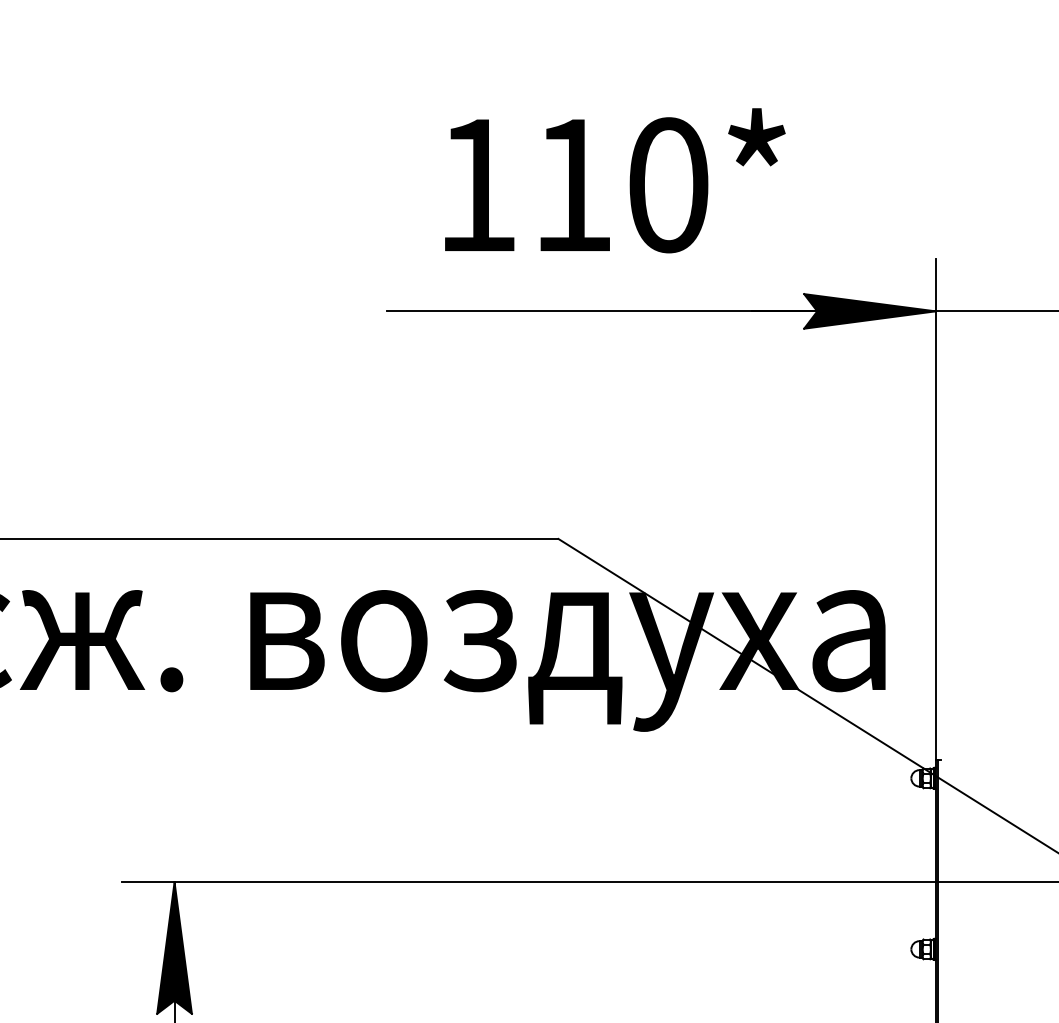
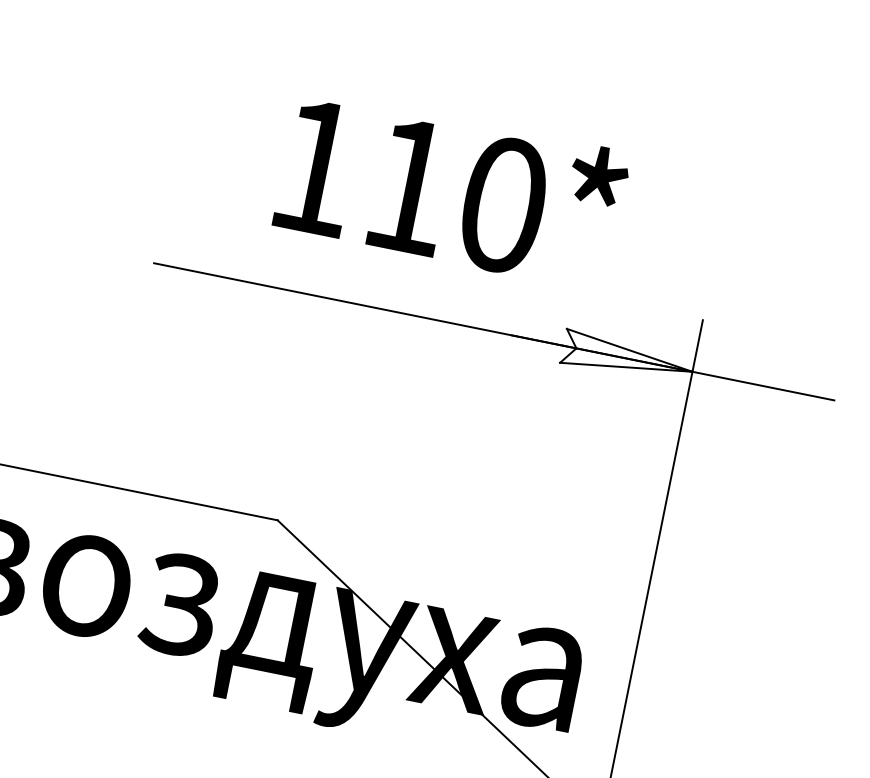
text: (615, 180) -> (452, 189), moved
fill: (869, 311) -> (627, 358), removed

